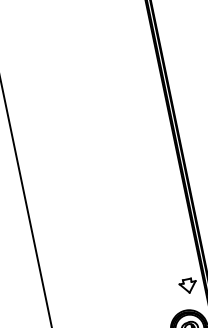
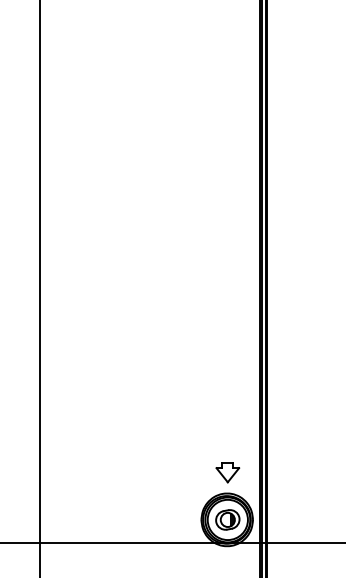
part: (188, 285) -> (227, 472), moved

